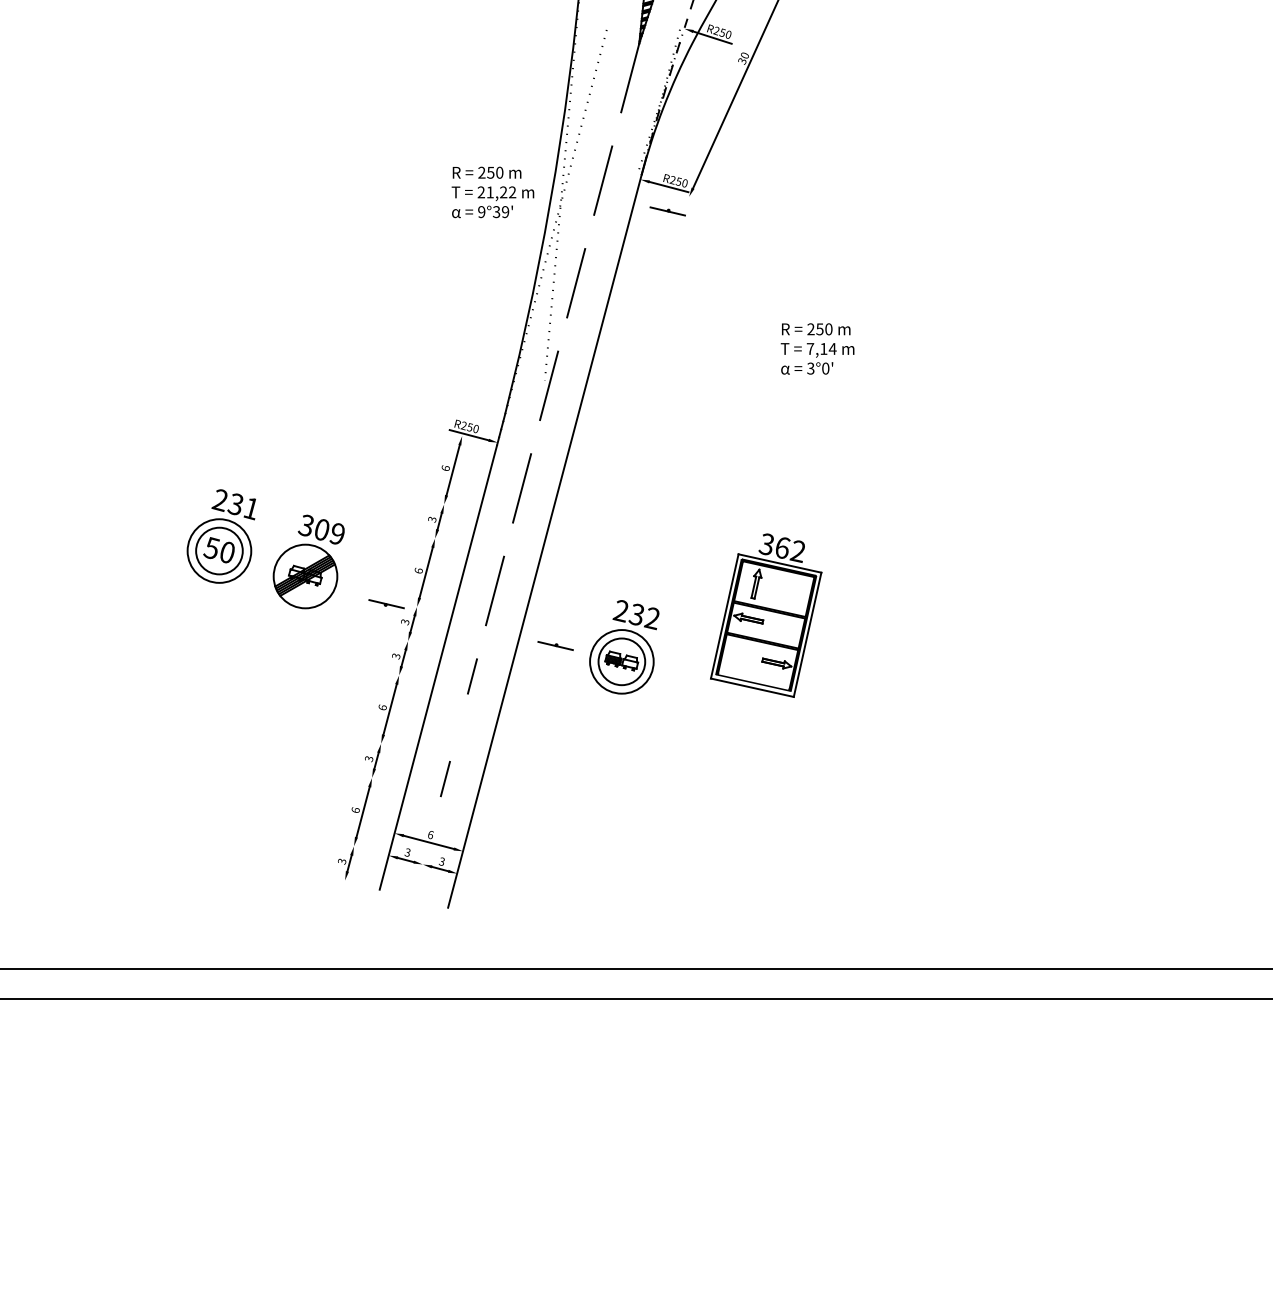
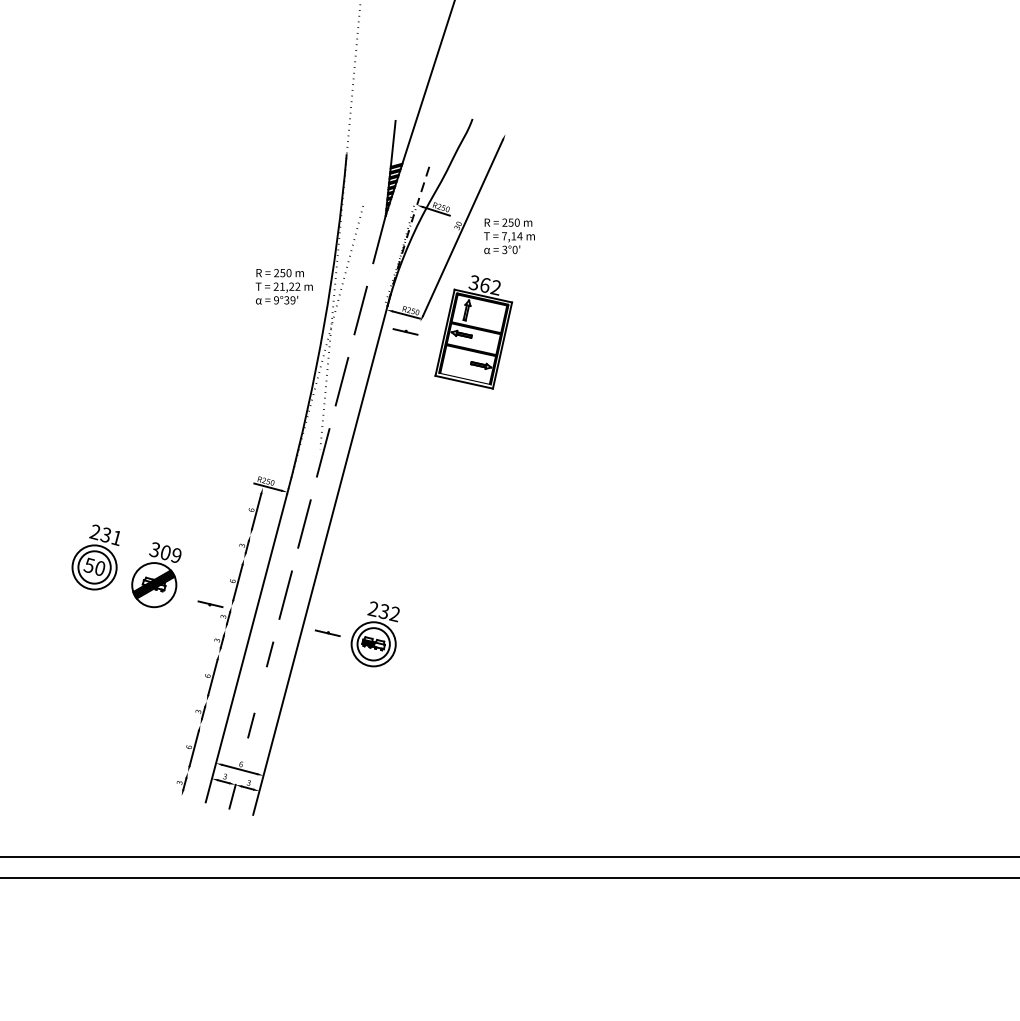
text: (491, 192) -> (283, 286), moved
text: (817, 349) -> (509, 236), moved
part: (765, 615) -> (473, 332), moved
line: (418, 881) -> (232, 796), added

